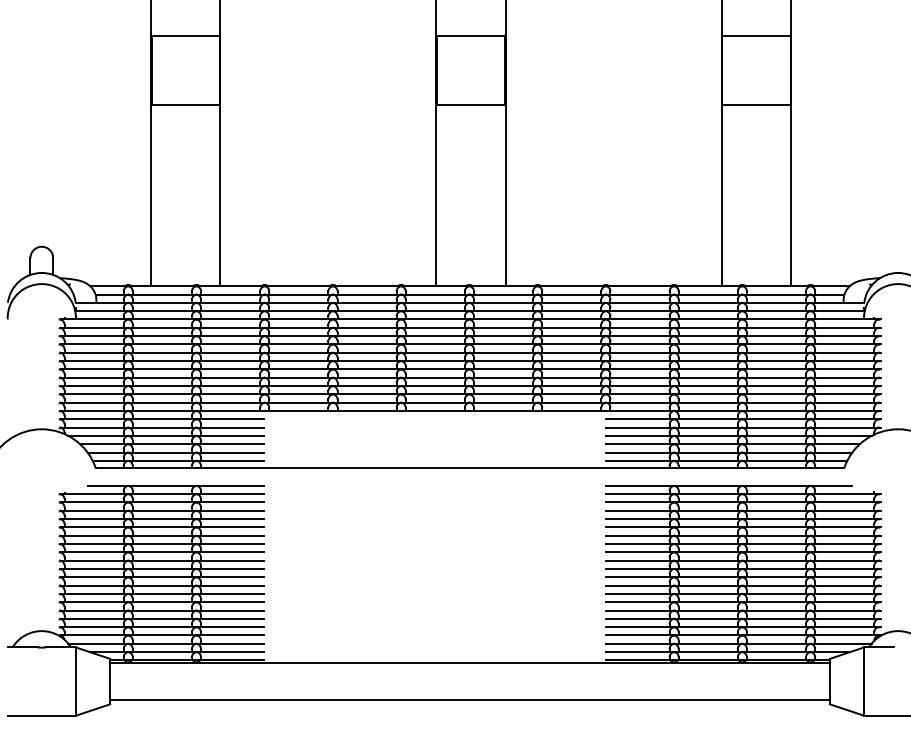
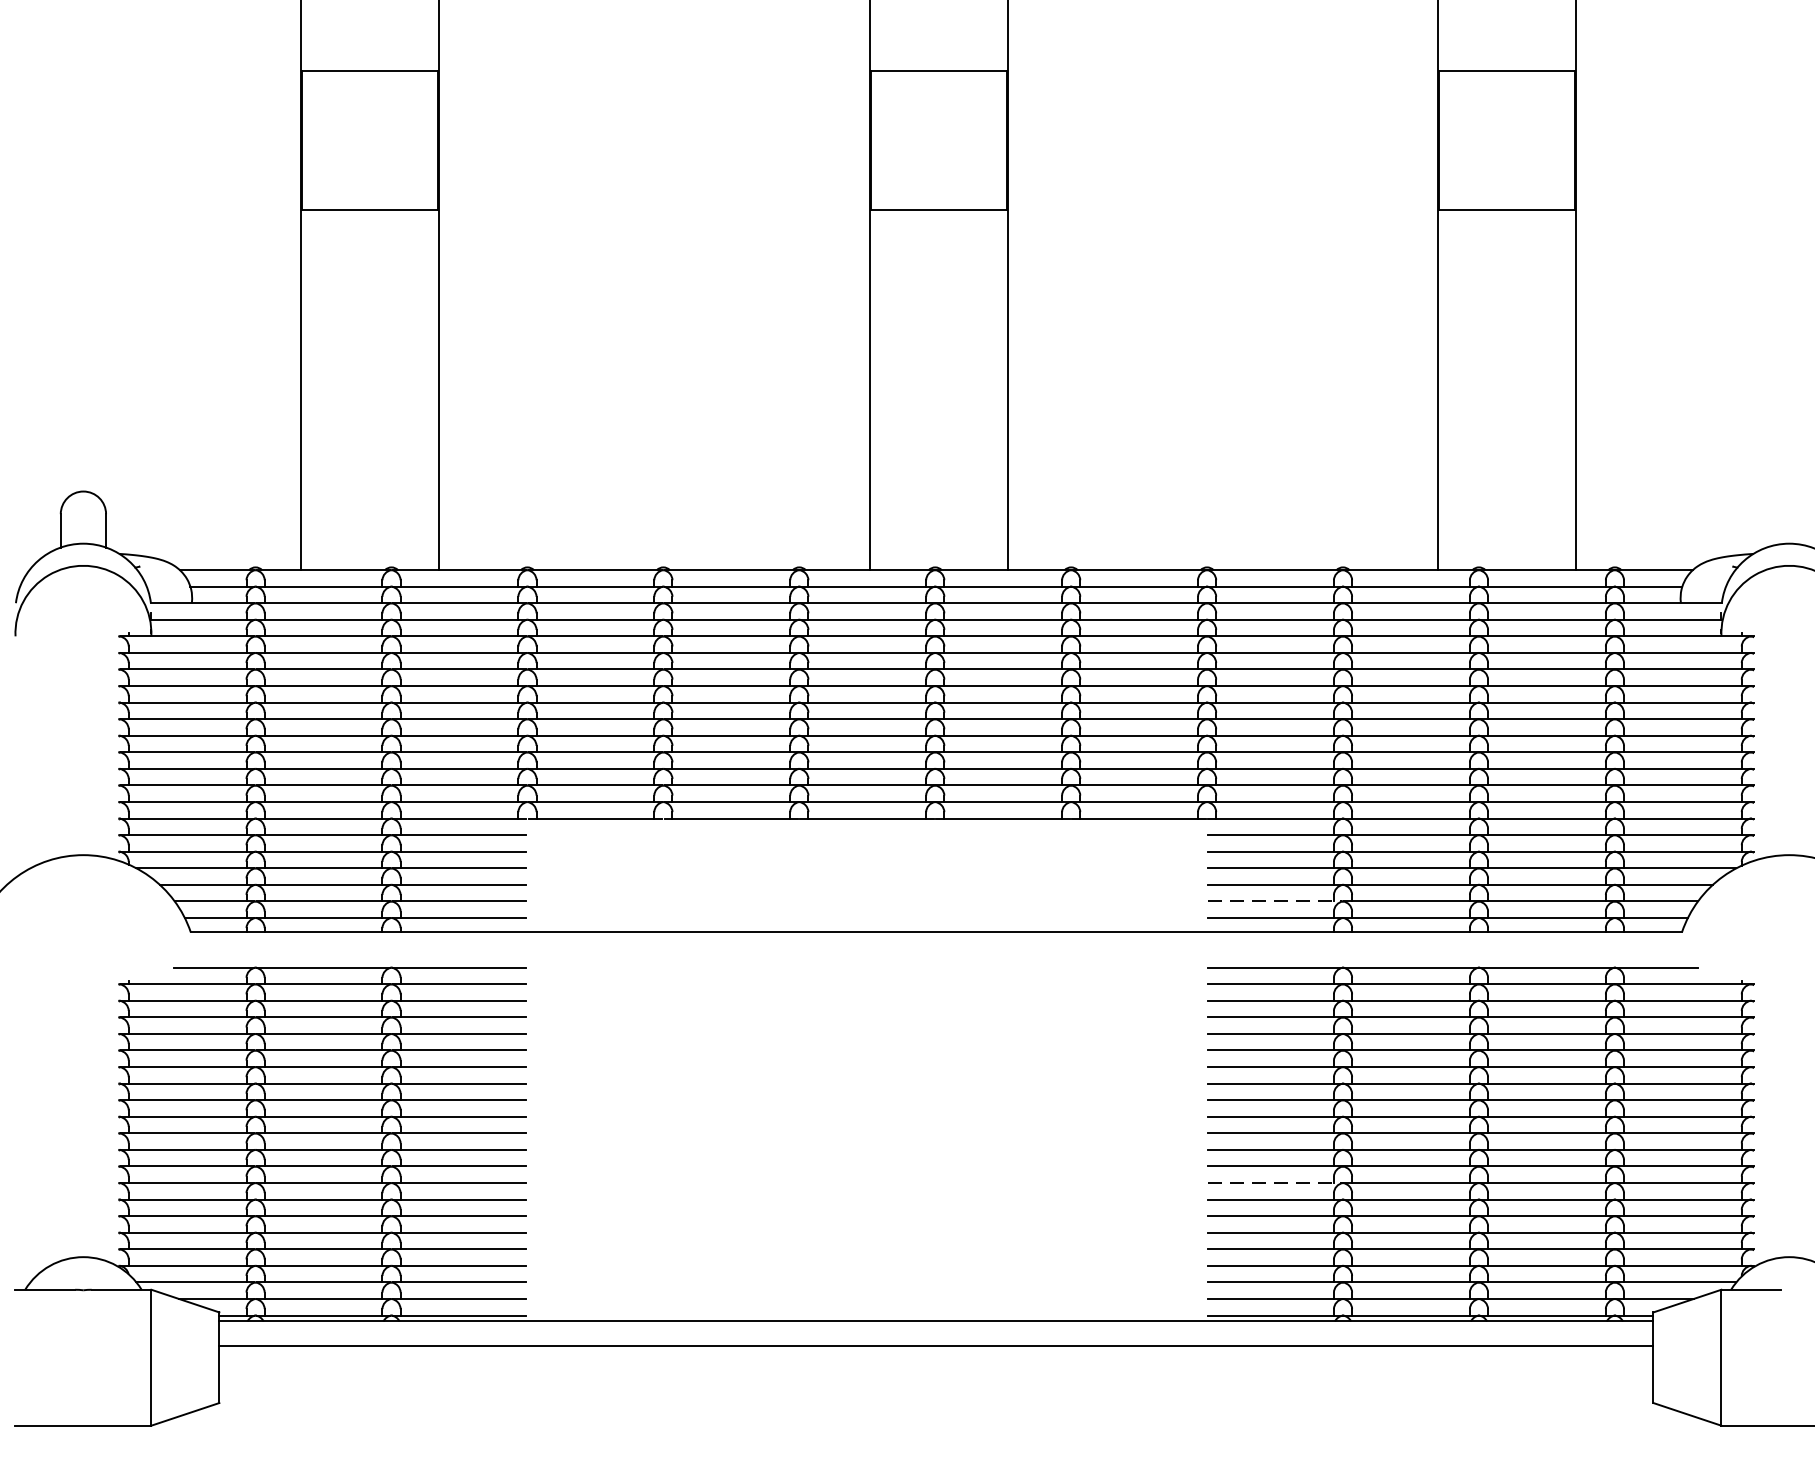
line: (640, 452) -> (1276, 901), solid -> dashed
line: (640, 593) -> (1276, 1182), solid -> dashed
line: (469, 699) -> (935, 1345), moved

